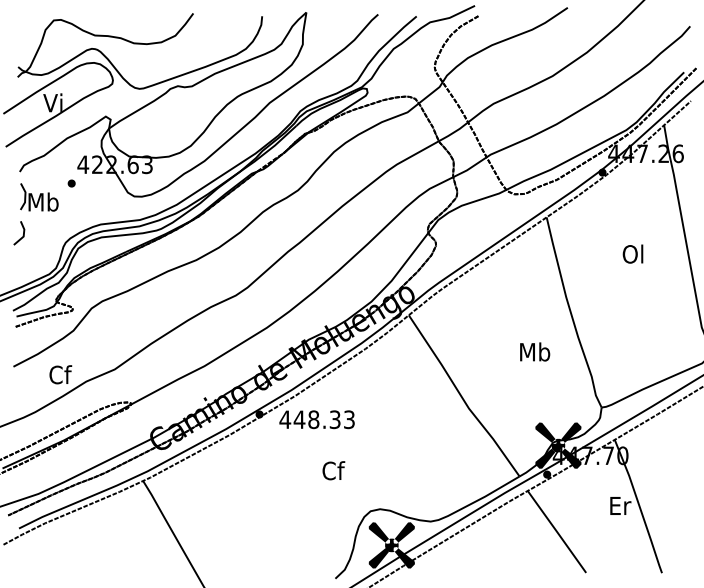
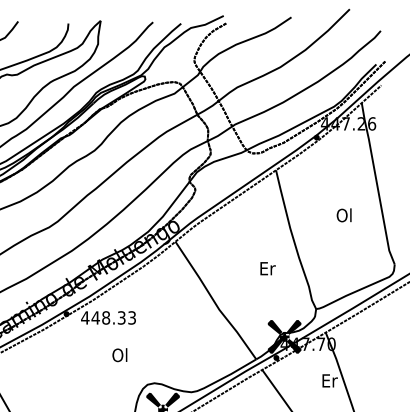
text: (632, 253) -> (343, 214), moved
text: (535, 351) -> (267, 268), Mb -> Er
text: (333, 470) -> (120, 354), Cf -> Ol

